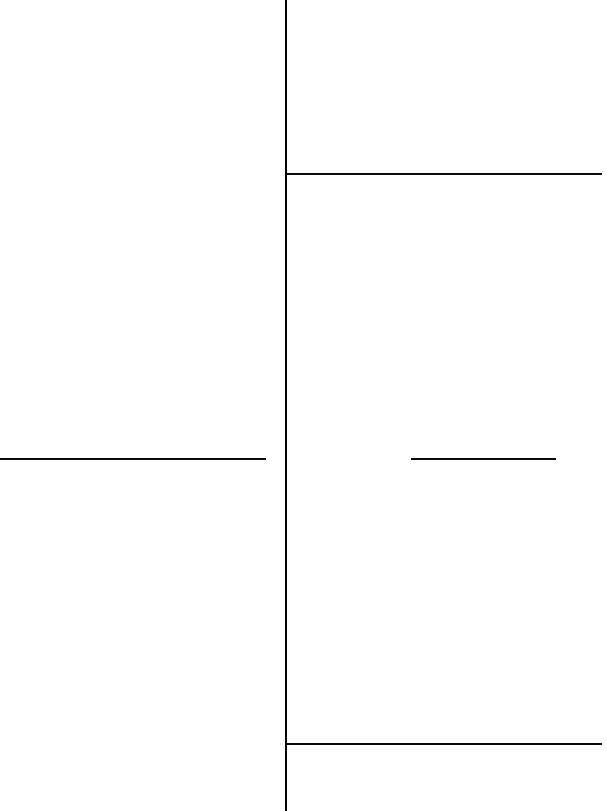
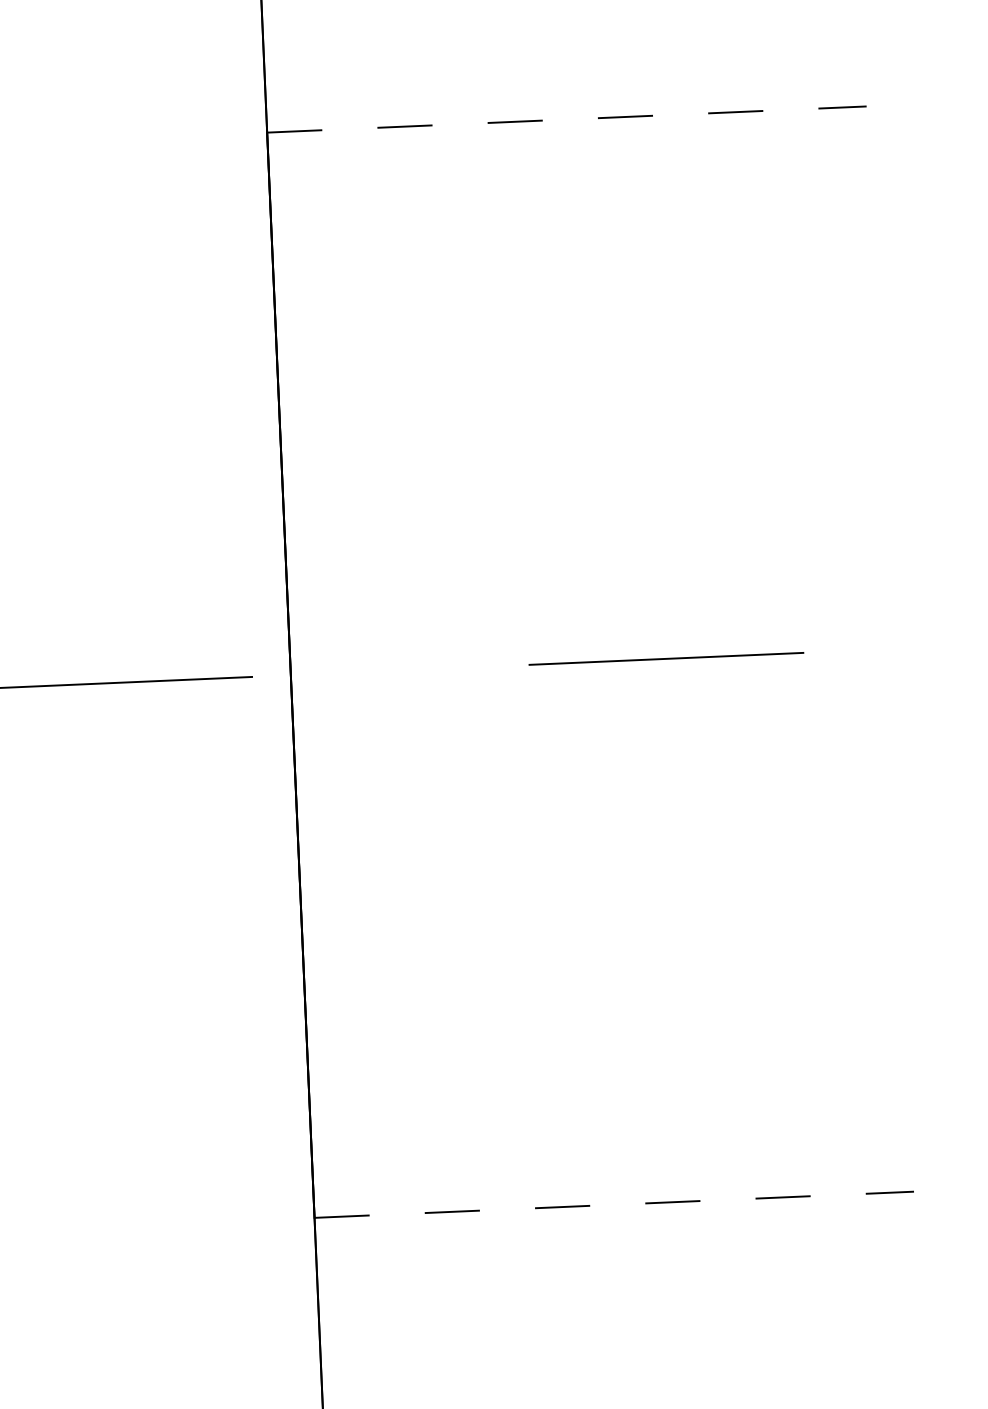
line: (443, 173) -> (567, 119), solid -> dashed
line: (443, 743) -> (614, 1204), solid -> dashed

